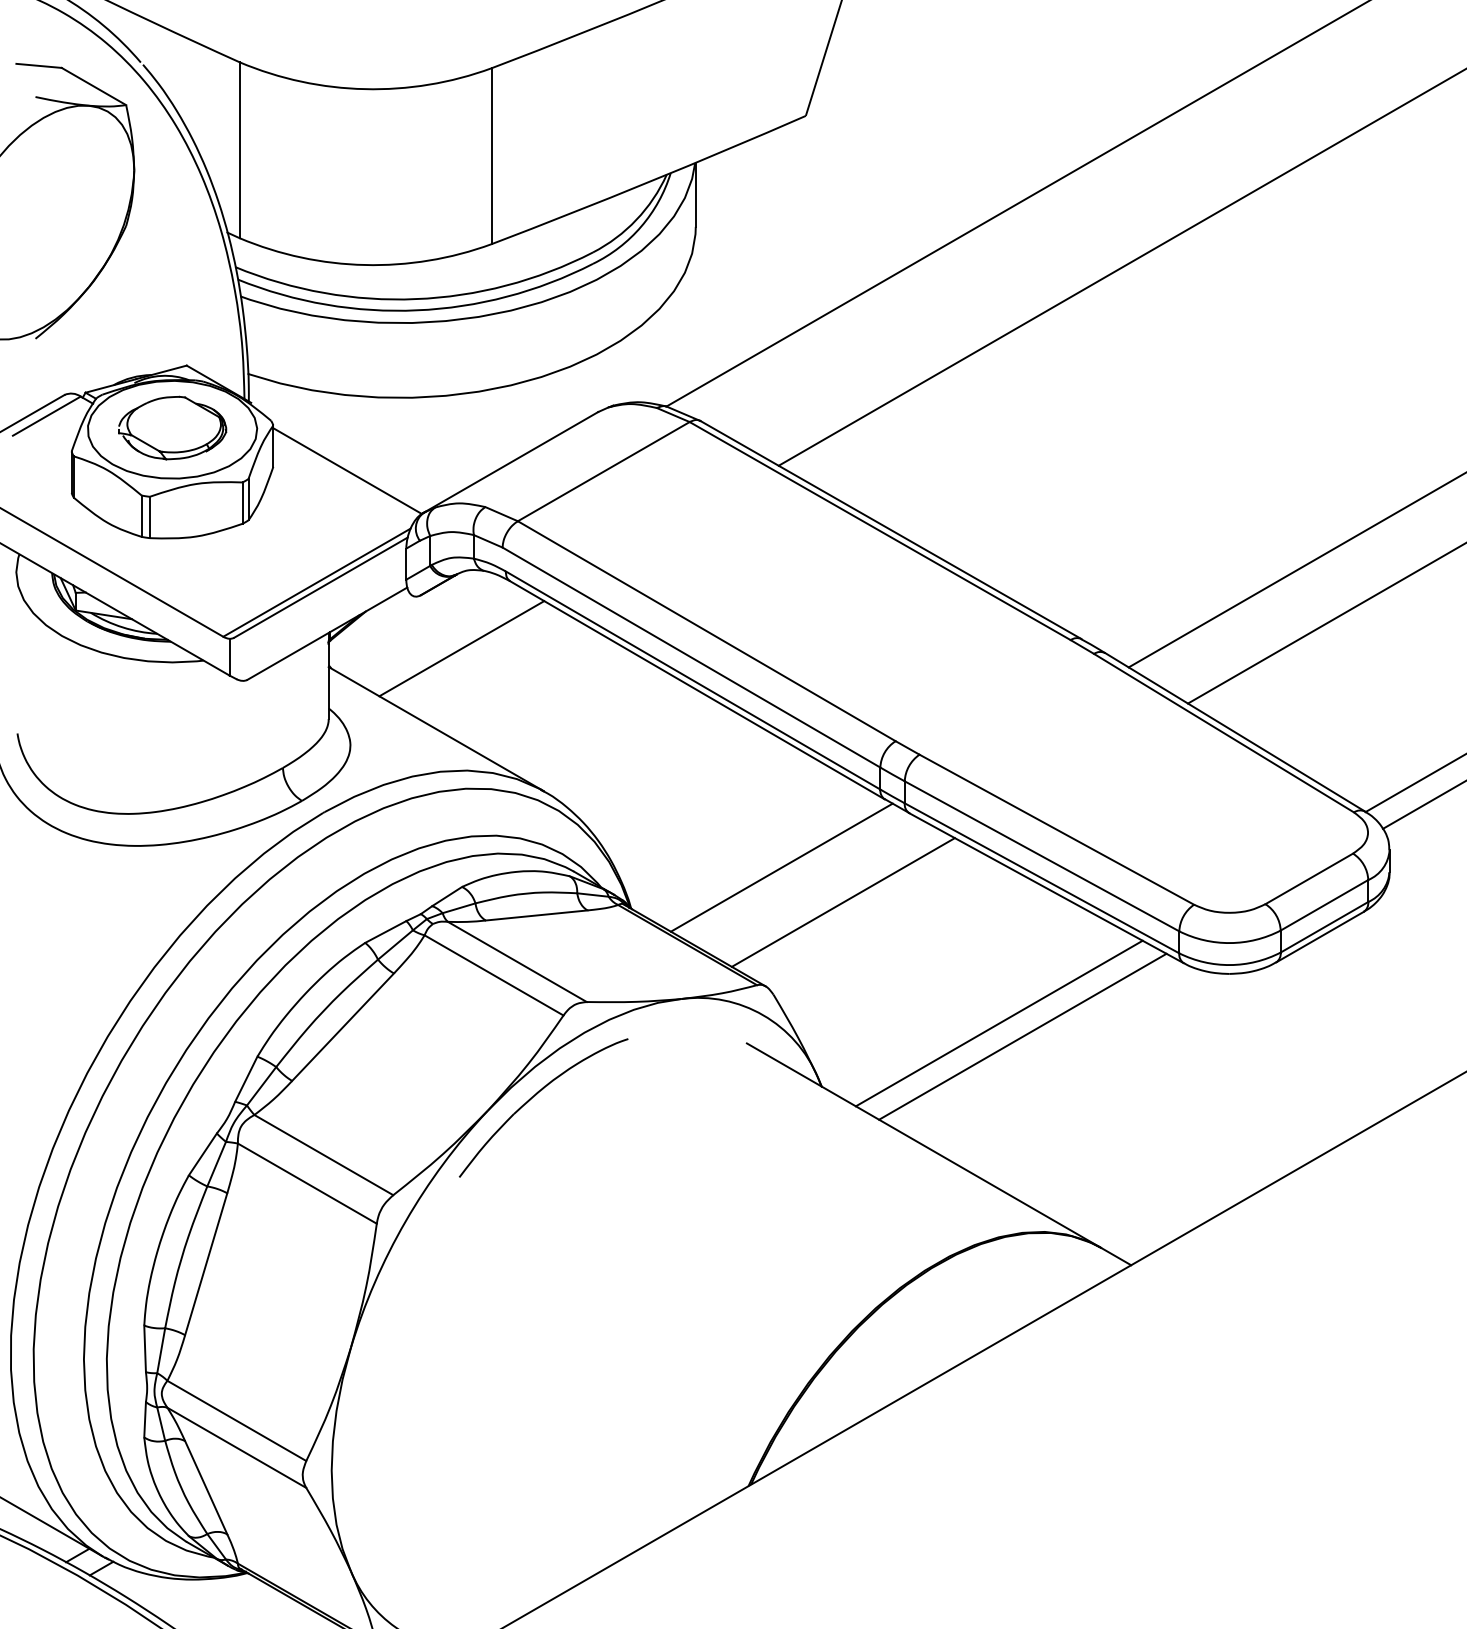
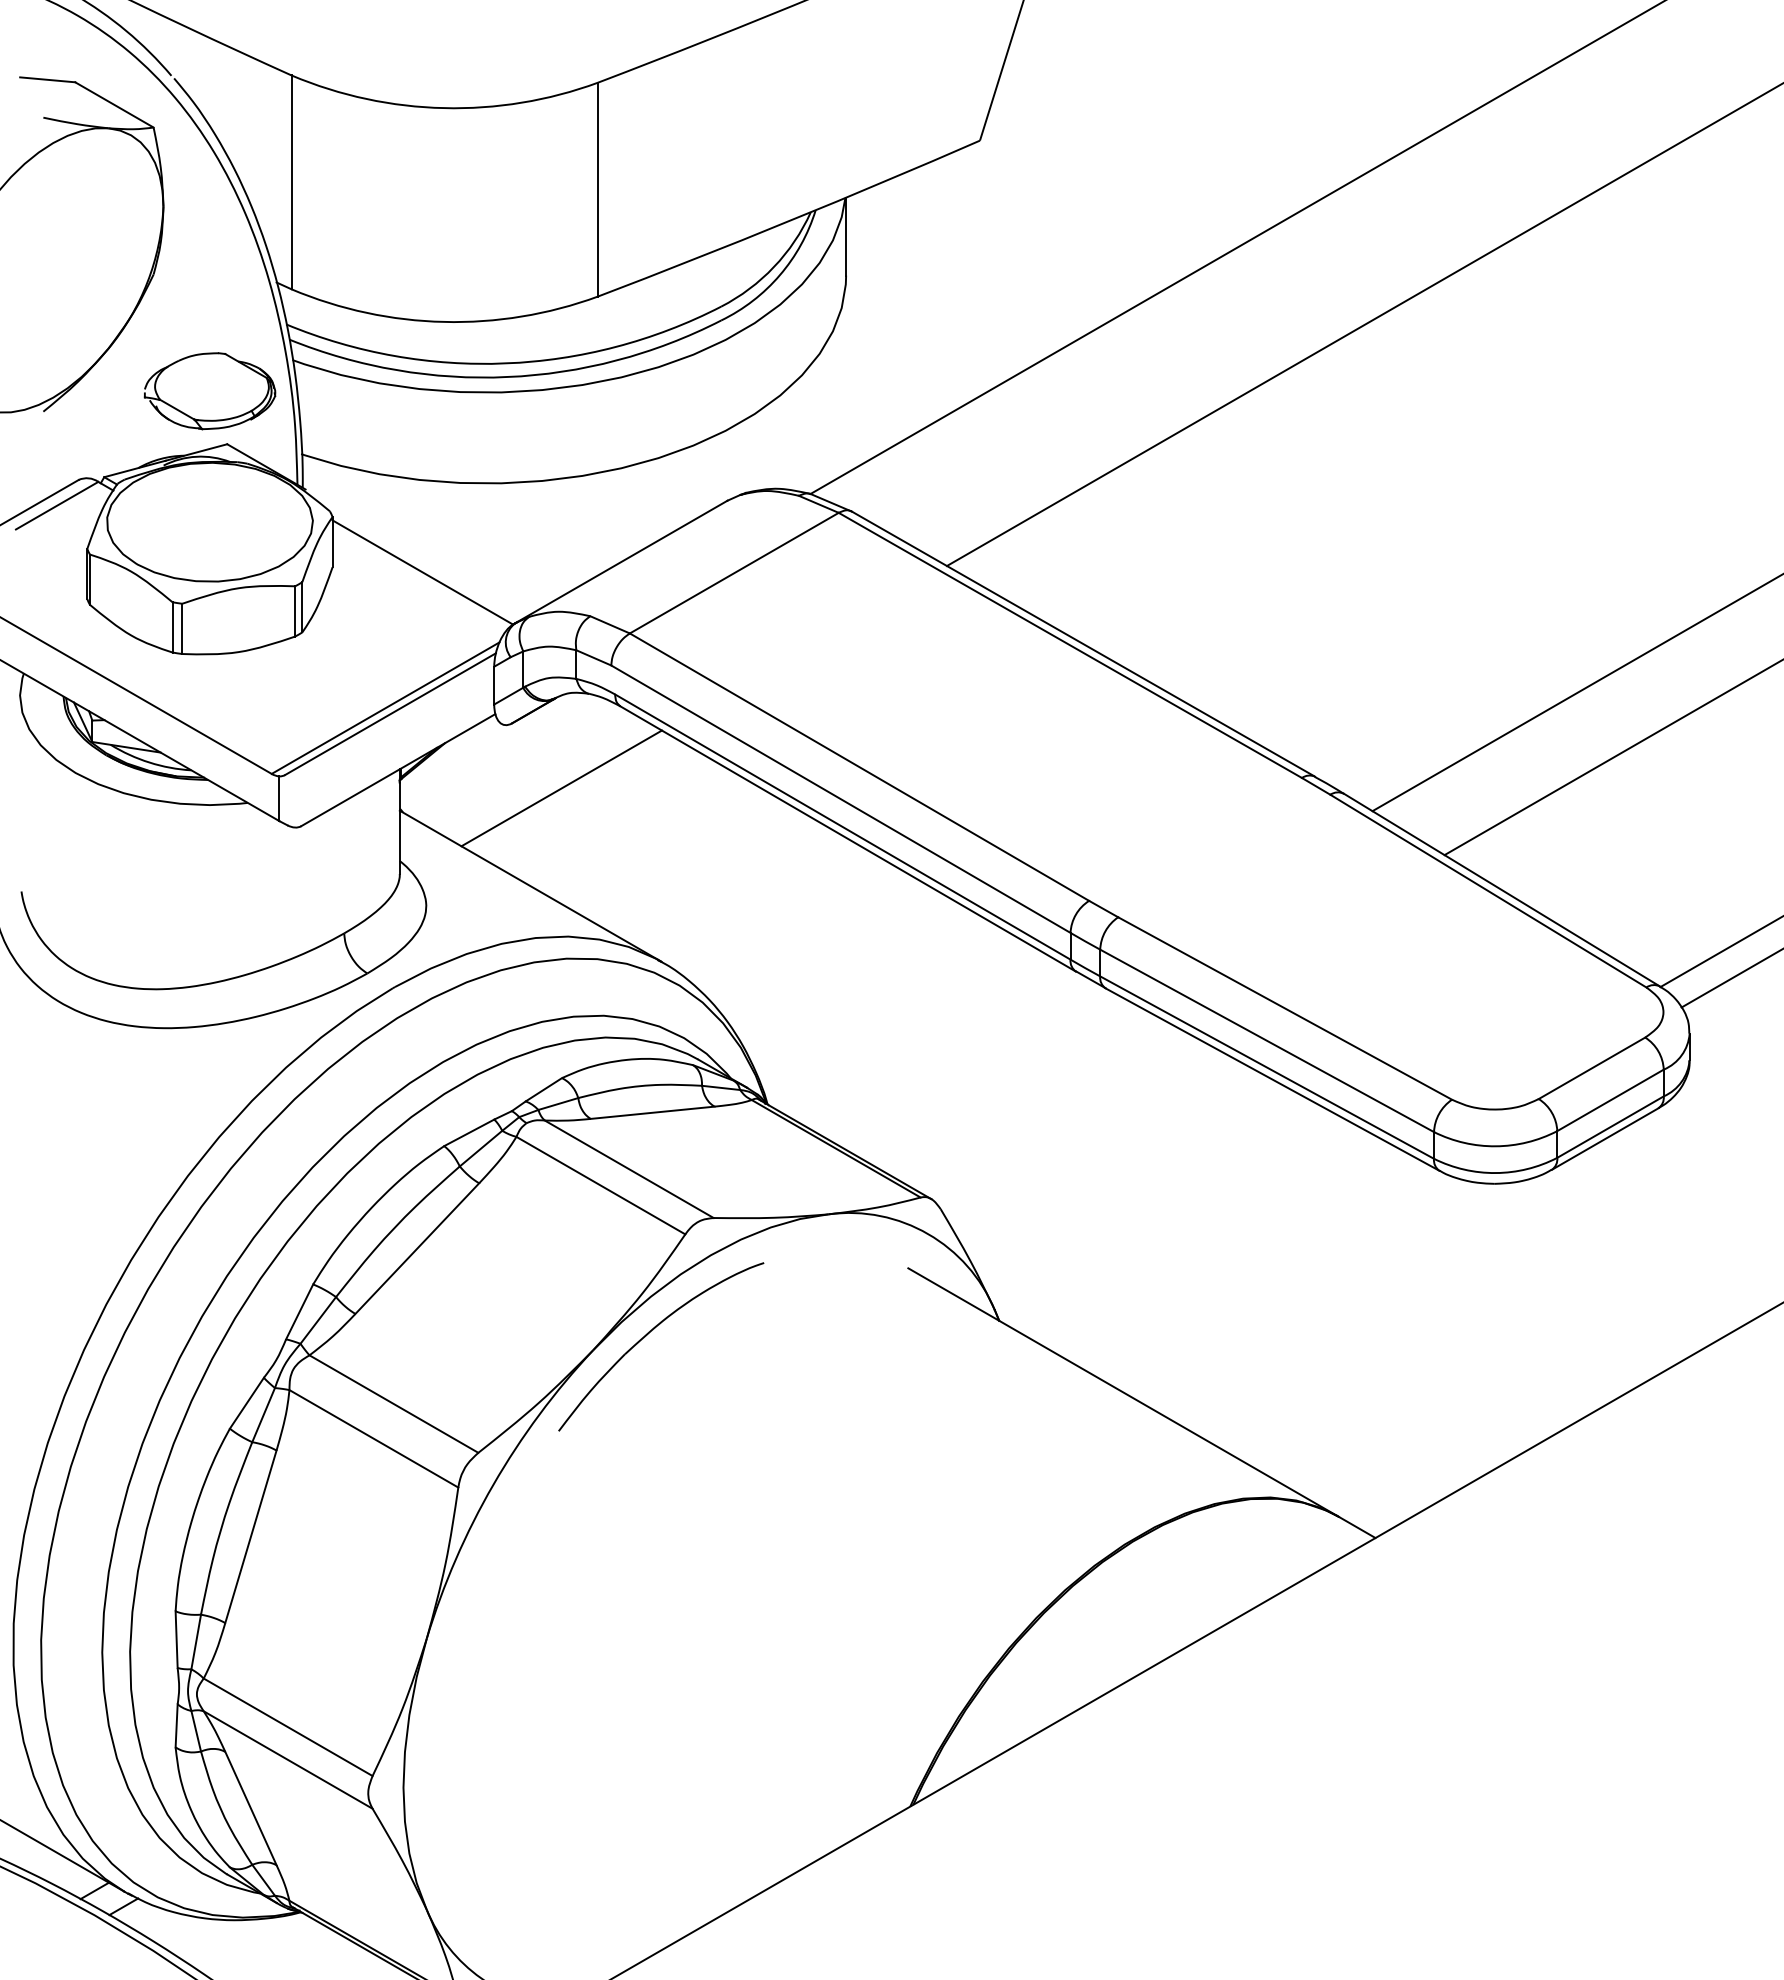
part: (172, 428) -> (209, 391), moved
line: (781, 867) -> (950, 1054), removed
line: (843, 902) -> (1025, 1096), removed
line: (998, 1023) -> (1214, 1243), removed
line: (1022, 1036) -> (1243, 1260), removed

